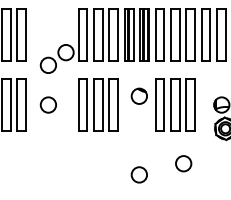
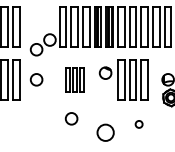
part: (98, 104) -> (74, 79), size x0.6
circle: (94, 156) -> (71, 118), added
circle: (182, 163) -> (138, 124), size x0.6
circle: (139, 174) -> (105, 132), size x1.4

